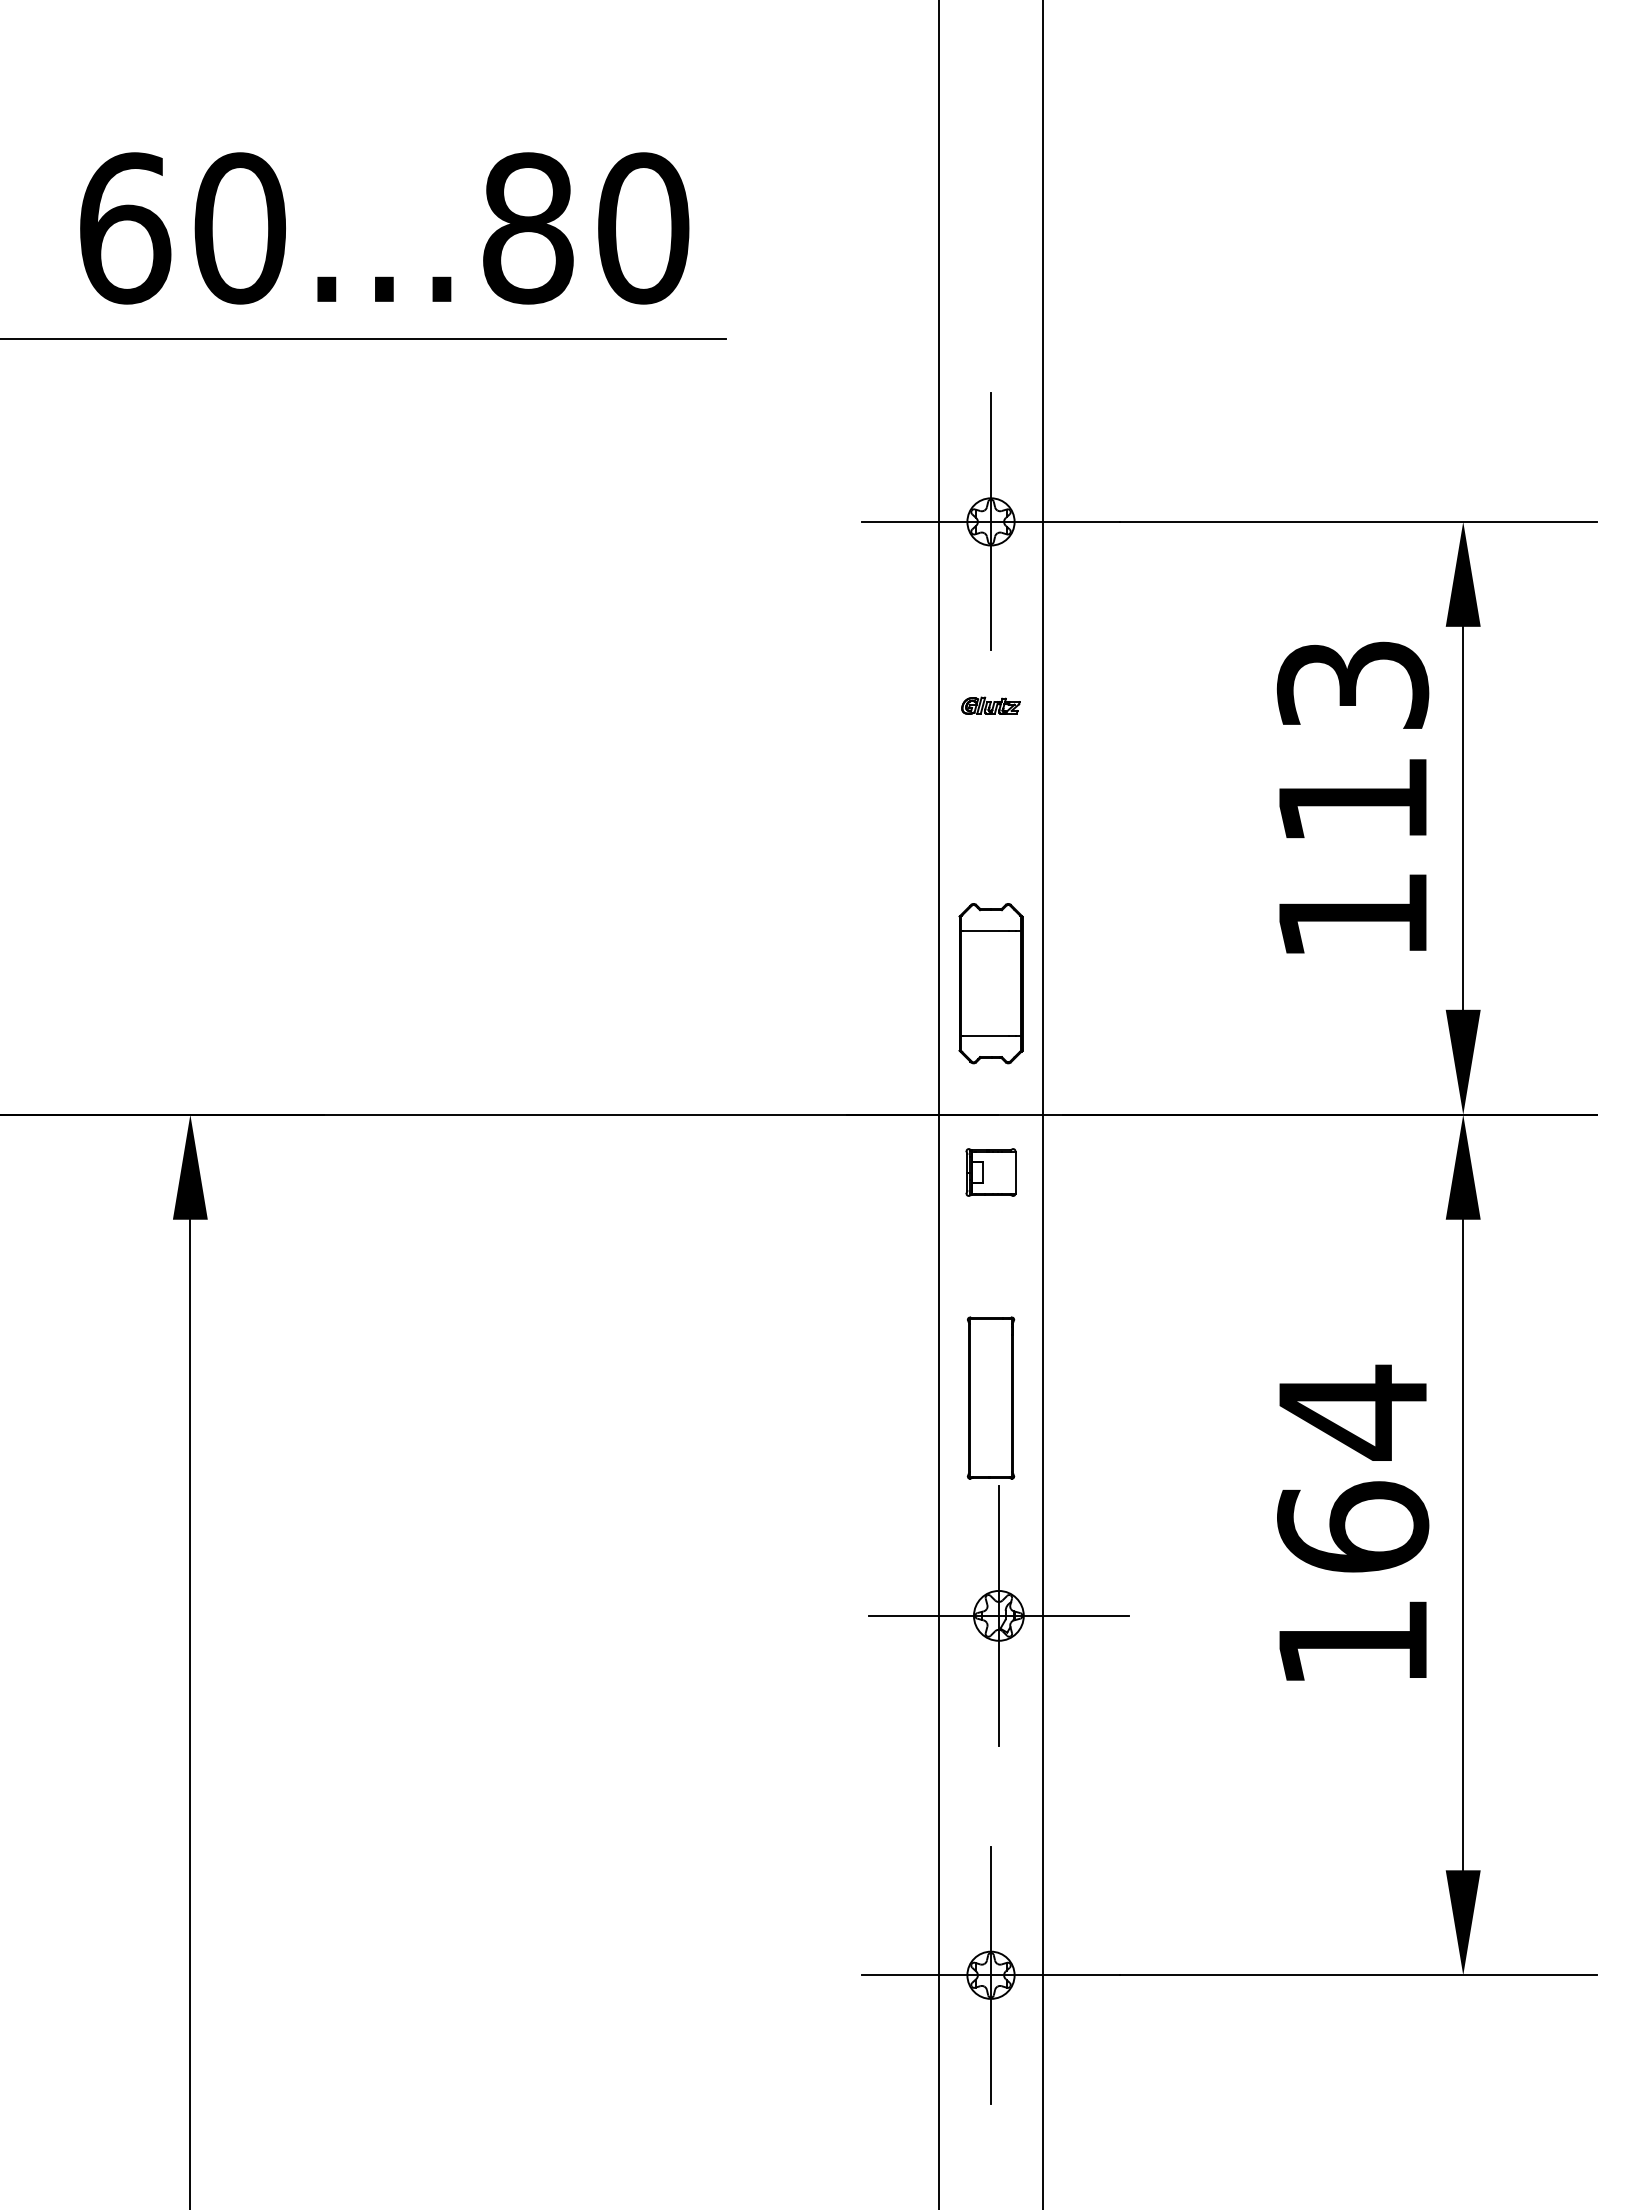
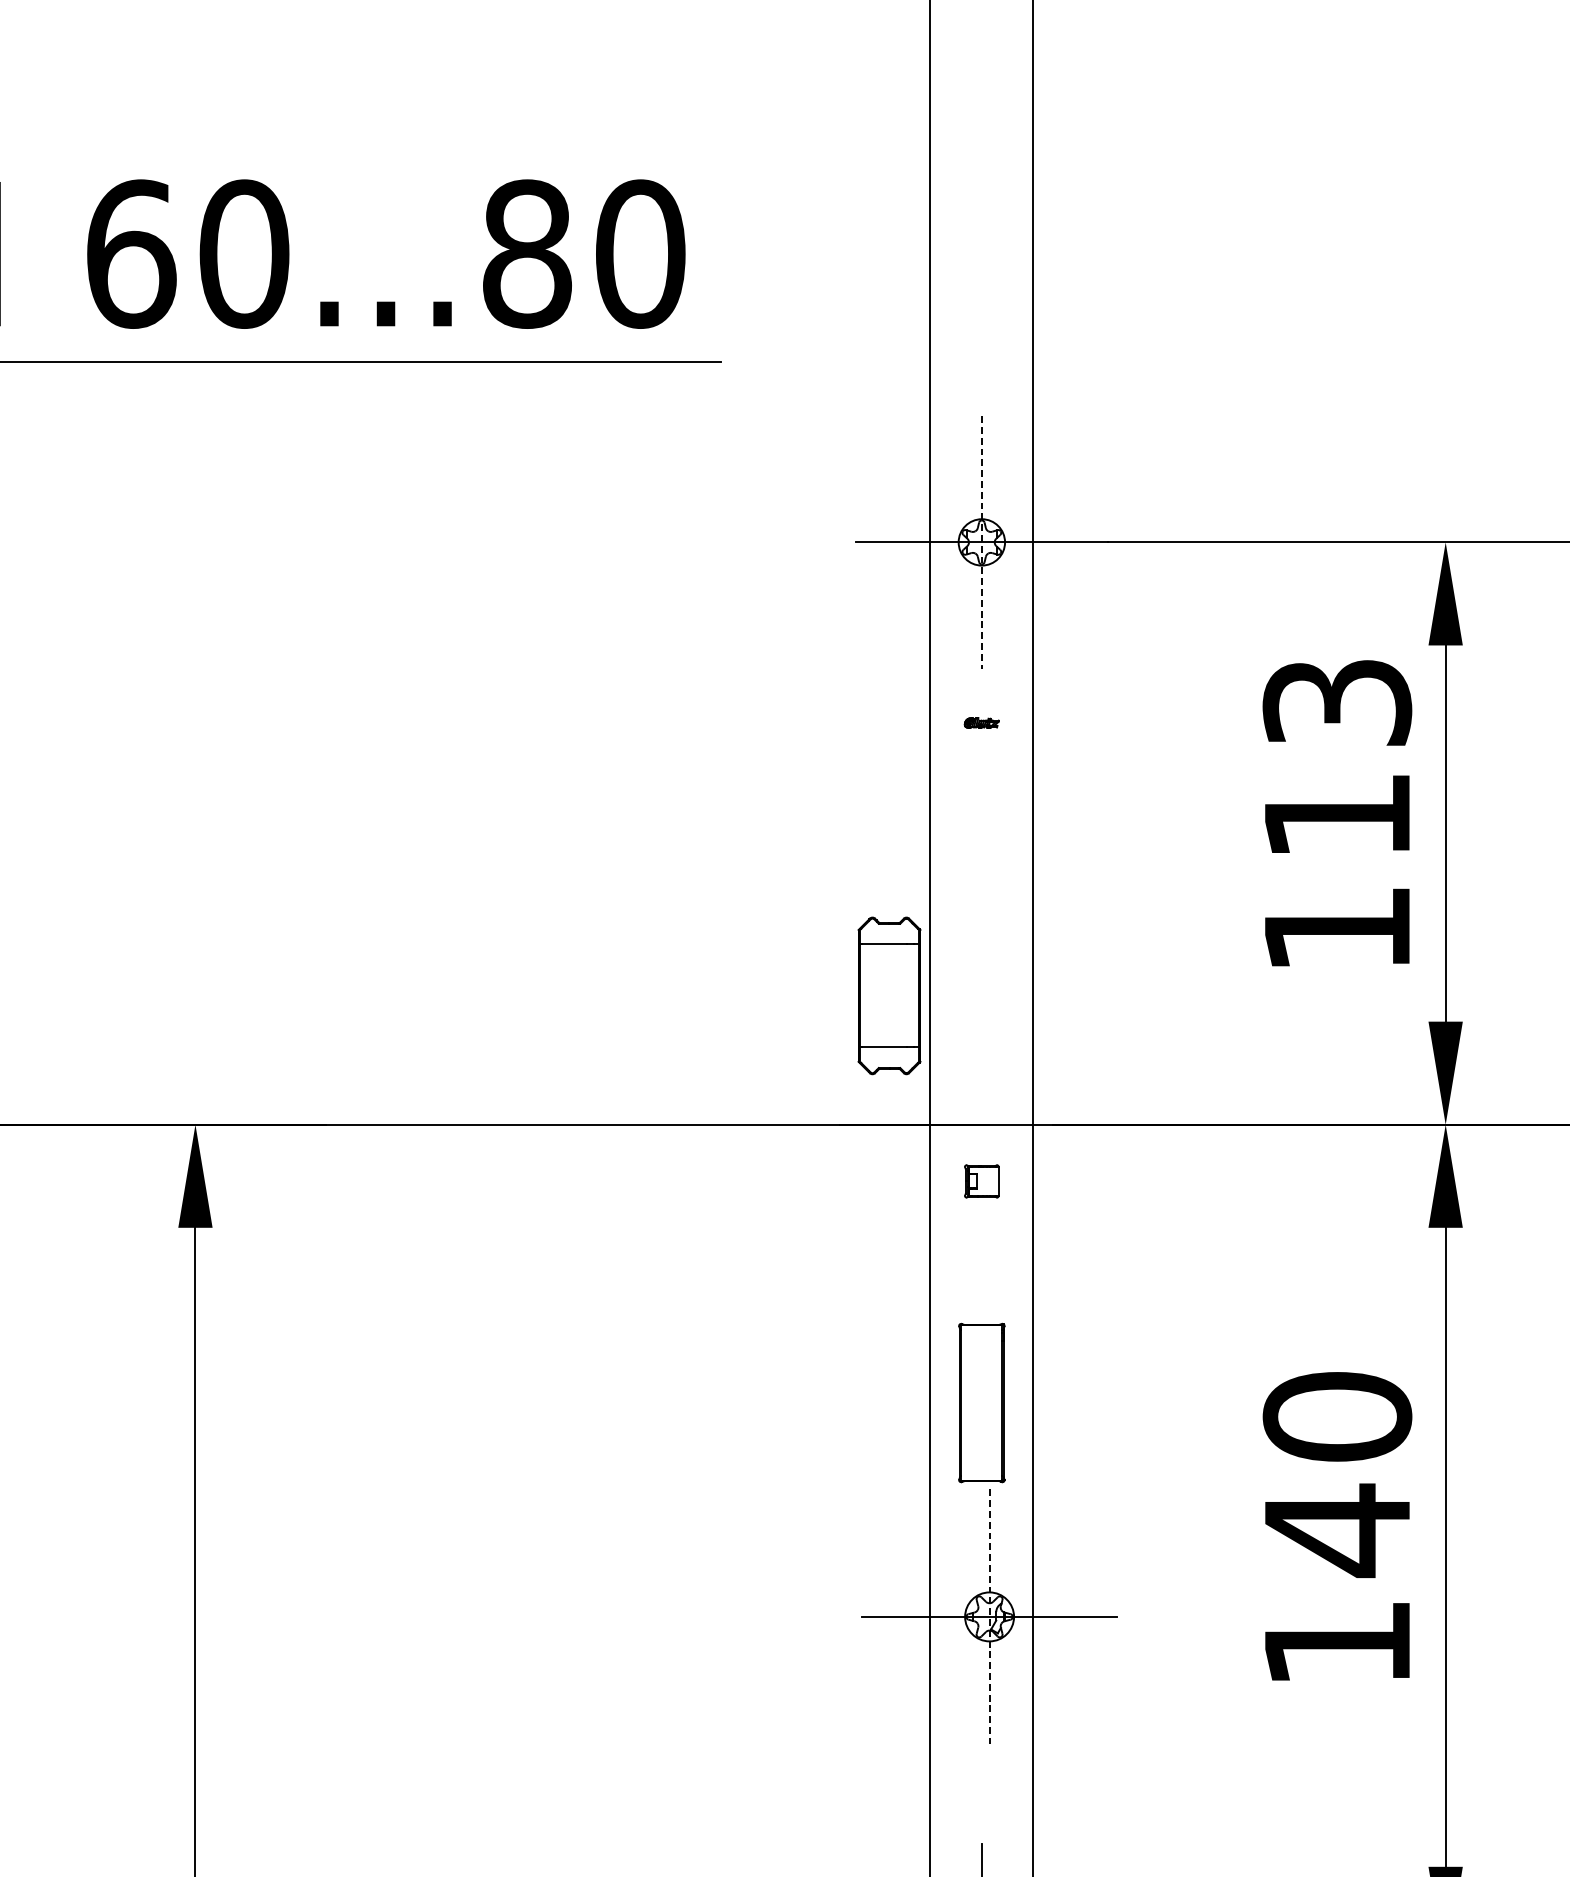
line: (991, 521) -> (982, 542), solid -> dashed
part: (990, 705) -> (981, 722), size x0.6
part: (990, 983) -> (889, 995), moved
part: (990, 1172) -> (981, 1181), size x0.7
text: (1353, 1470) -> (1337, 1474), 164 -> 140
line: (998, 1615) -> (989, 1616), solid -> dashed

